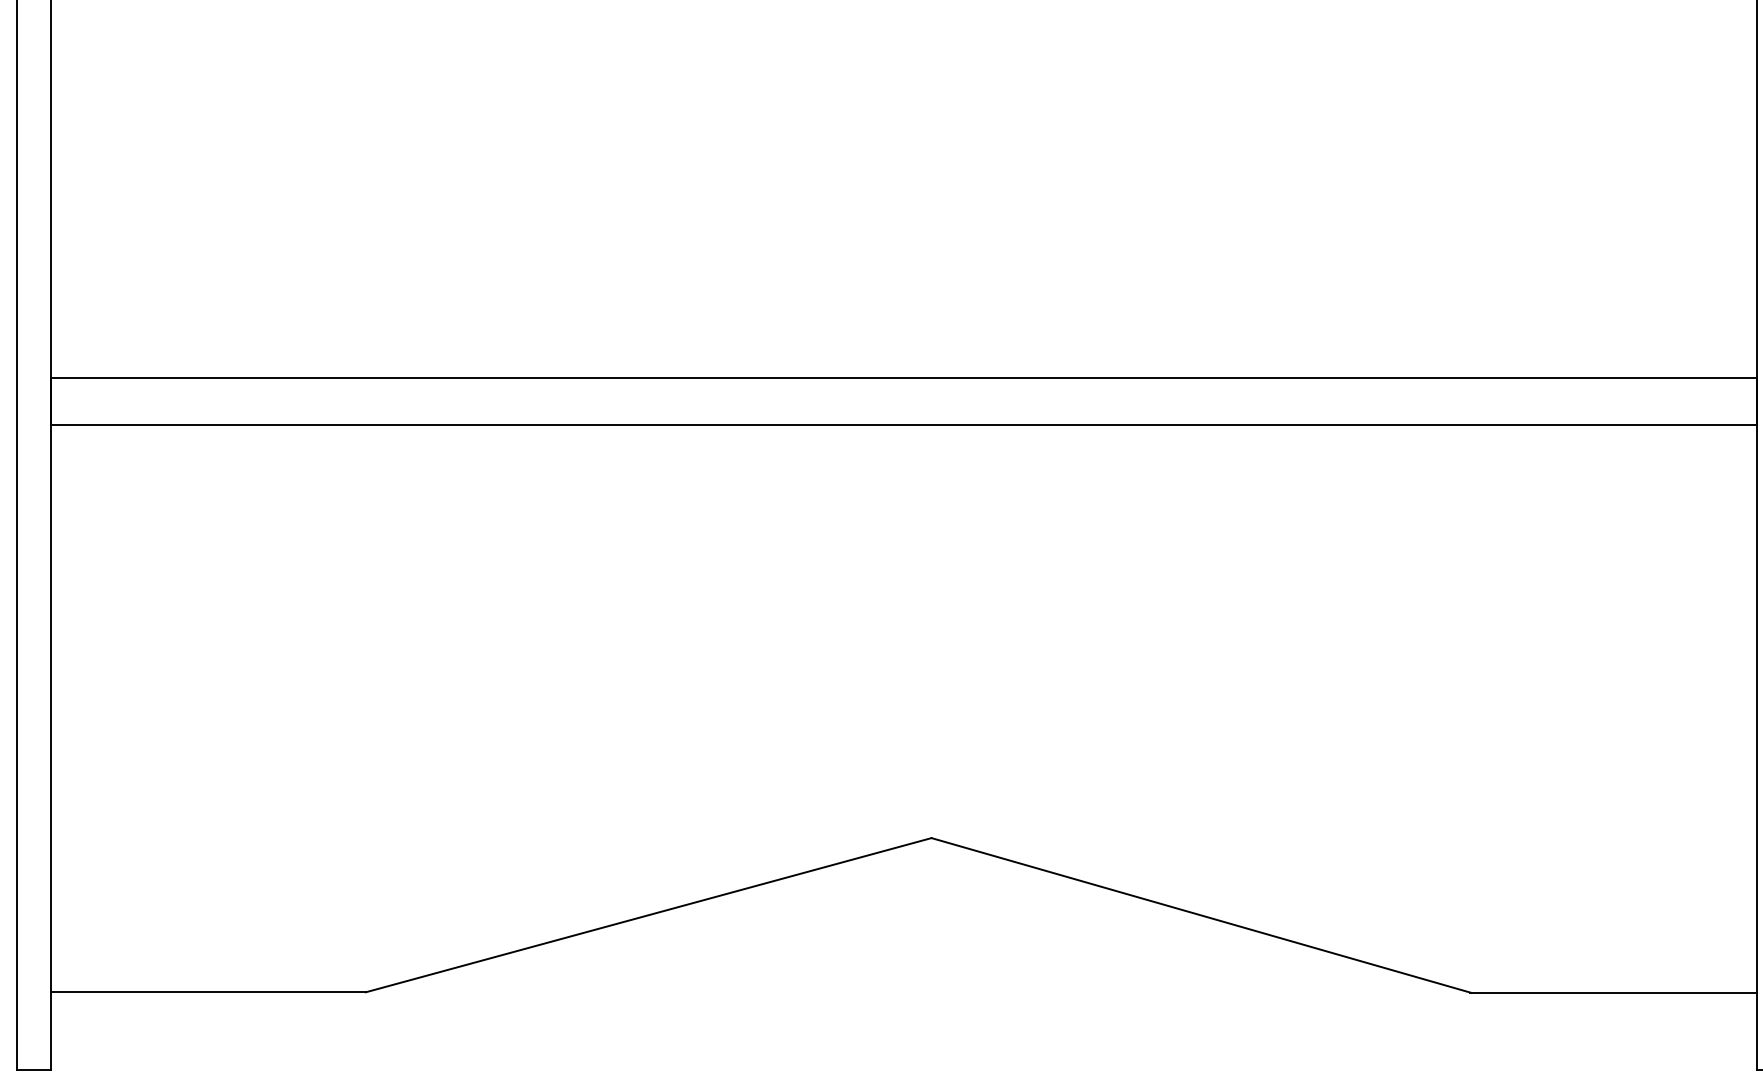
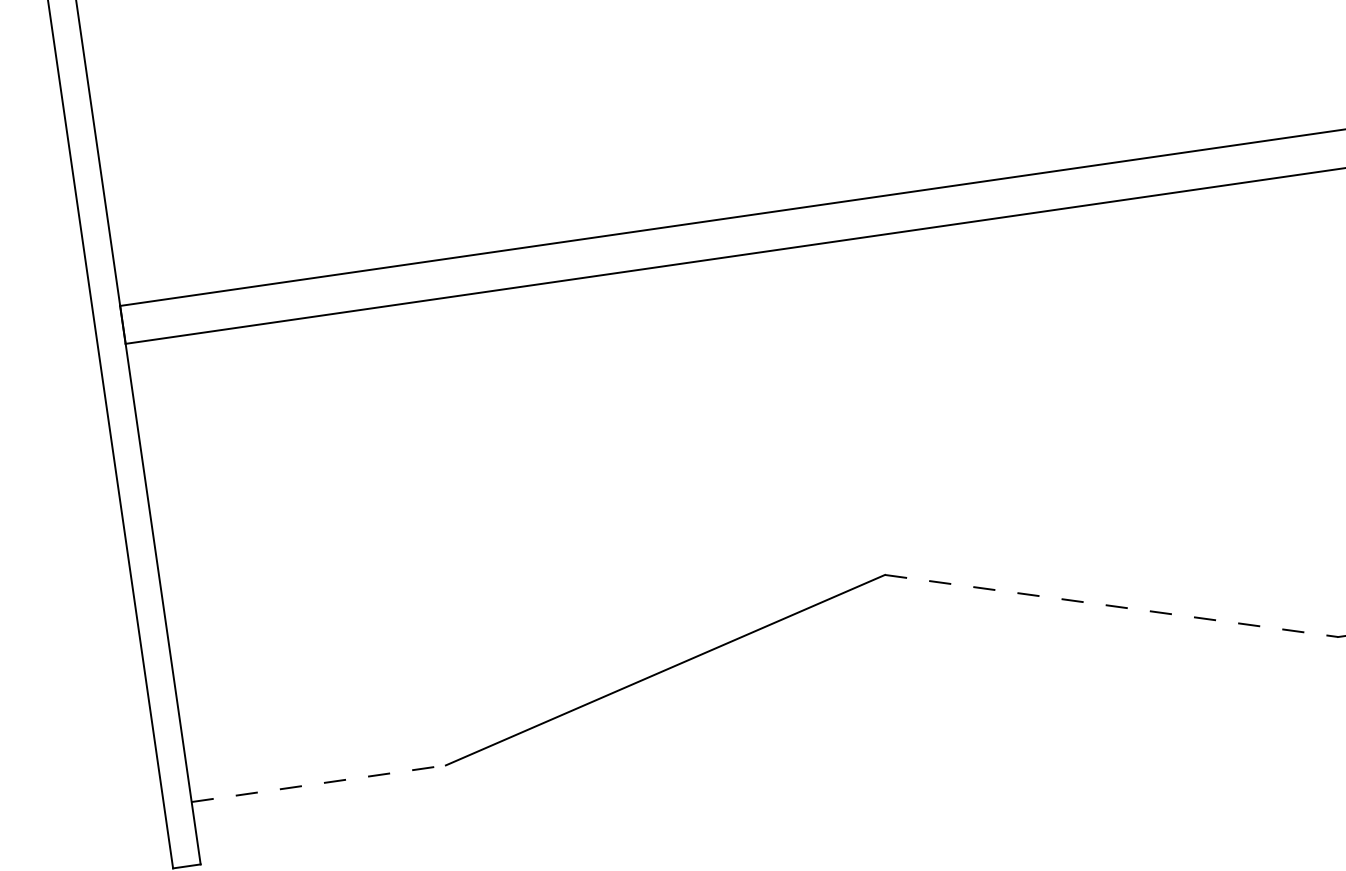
line: (1201, 915) -> (1112, 606), solid -> dashed
line: (208, 992) -> (318, 783), solid -> dashed

